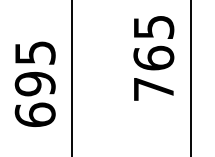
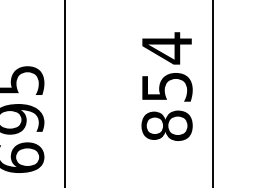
text: (153, 57) -> (166, 86), 765 -> 854

